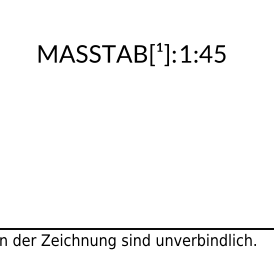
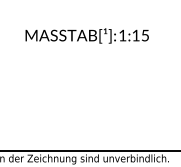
text: (205, 53) -> (135, 35), 1:45 -> 1:15

